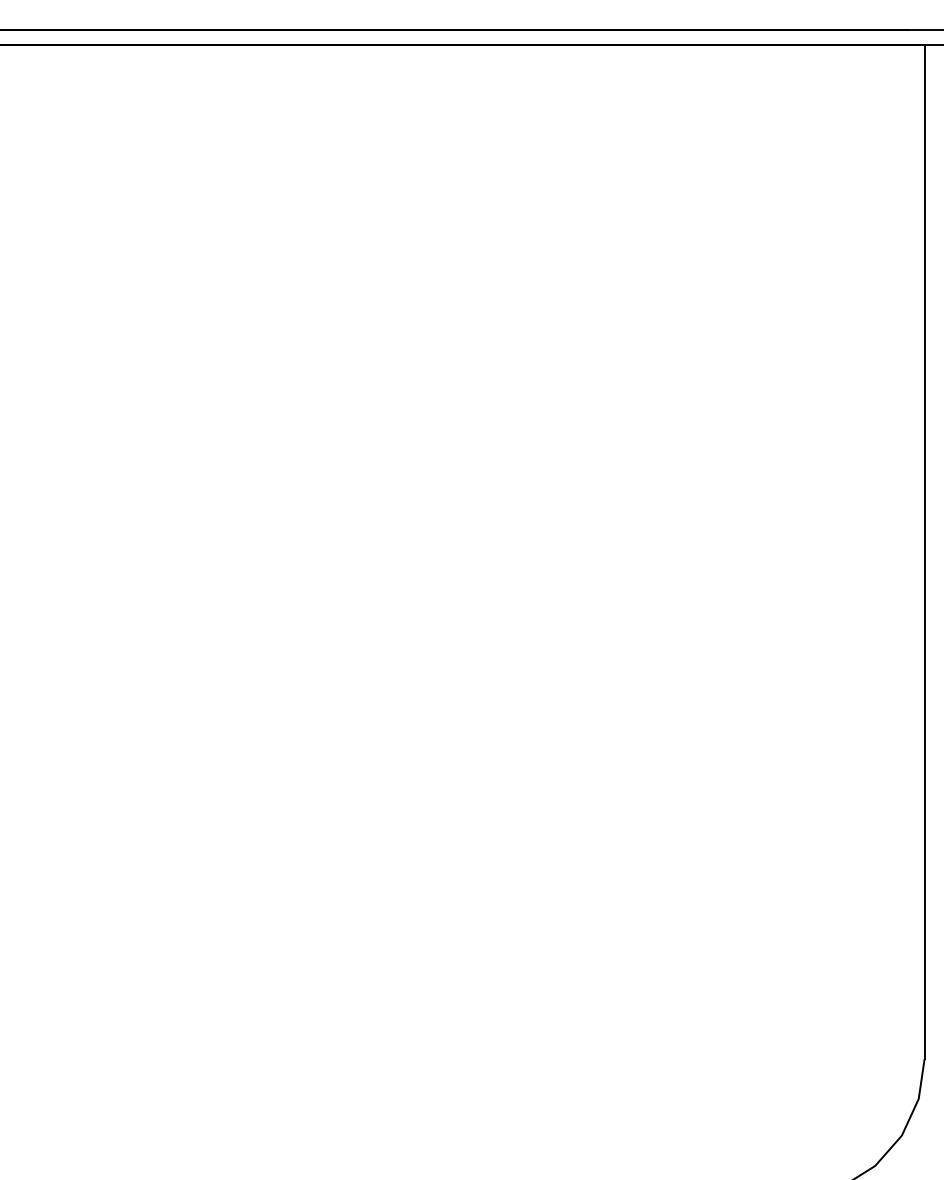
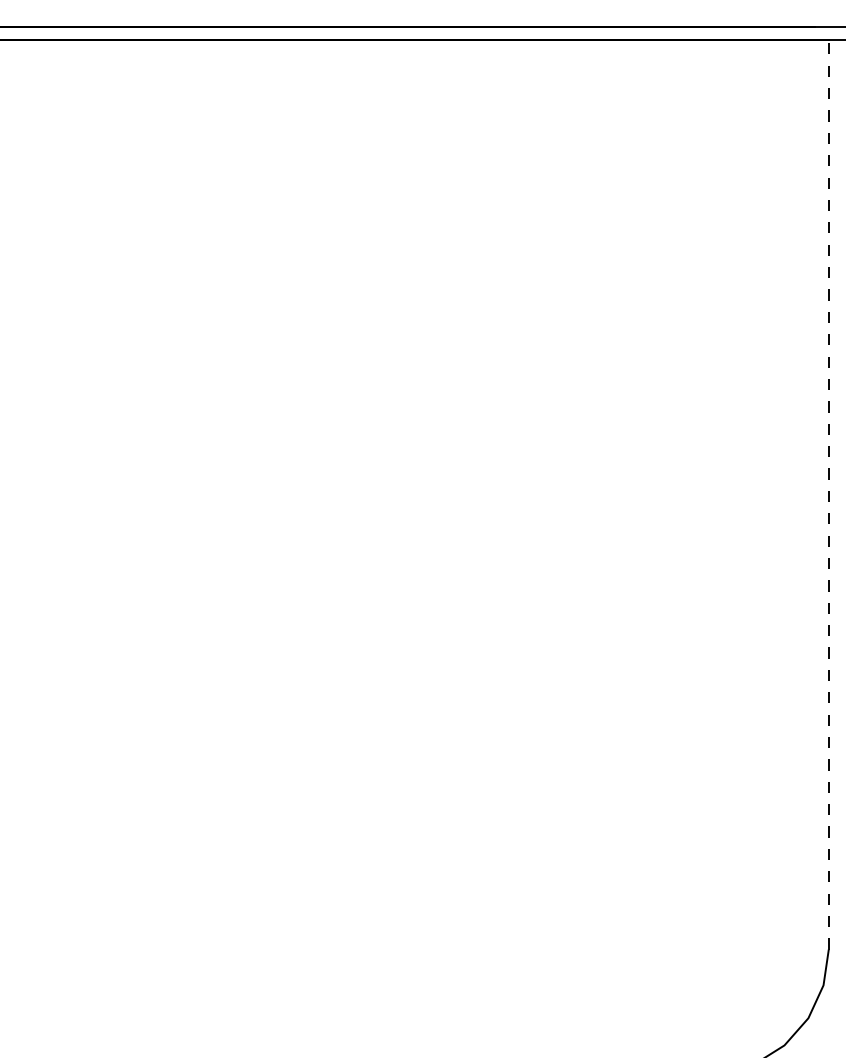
line: (924, 552) -> (828, 495), solid -> dashed

